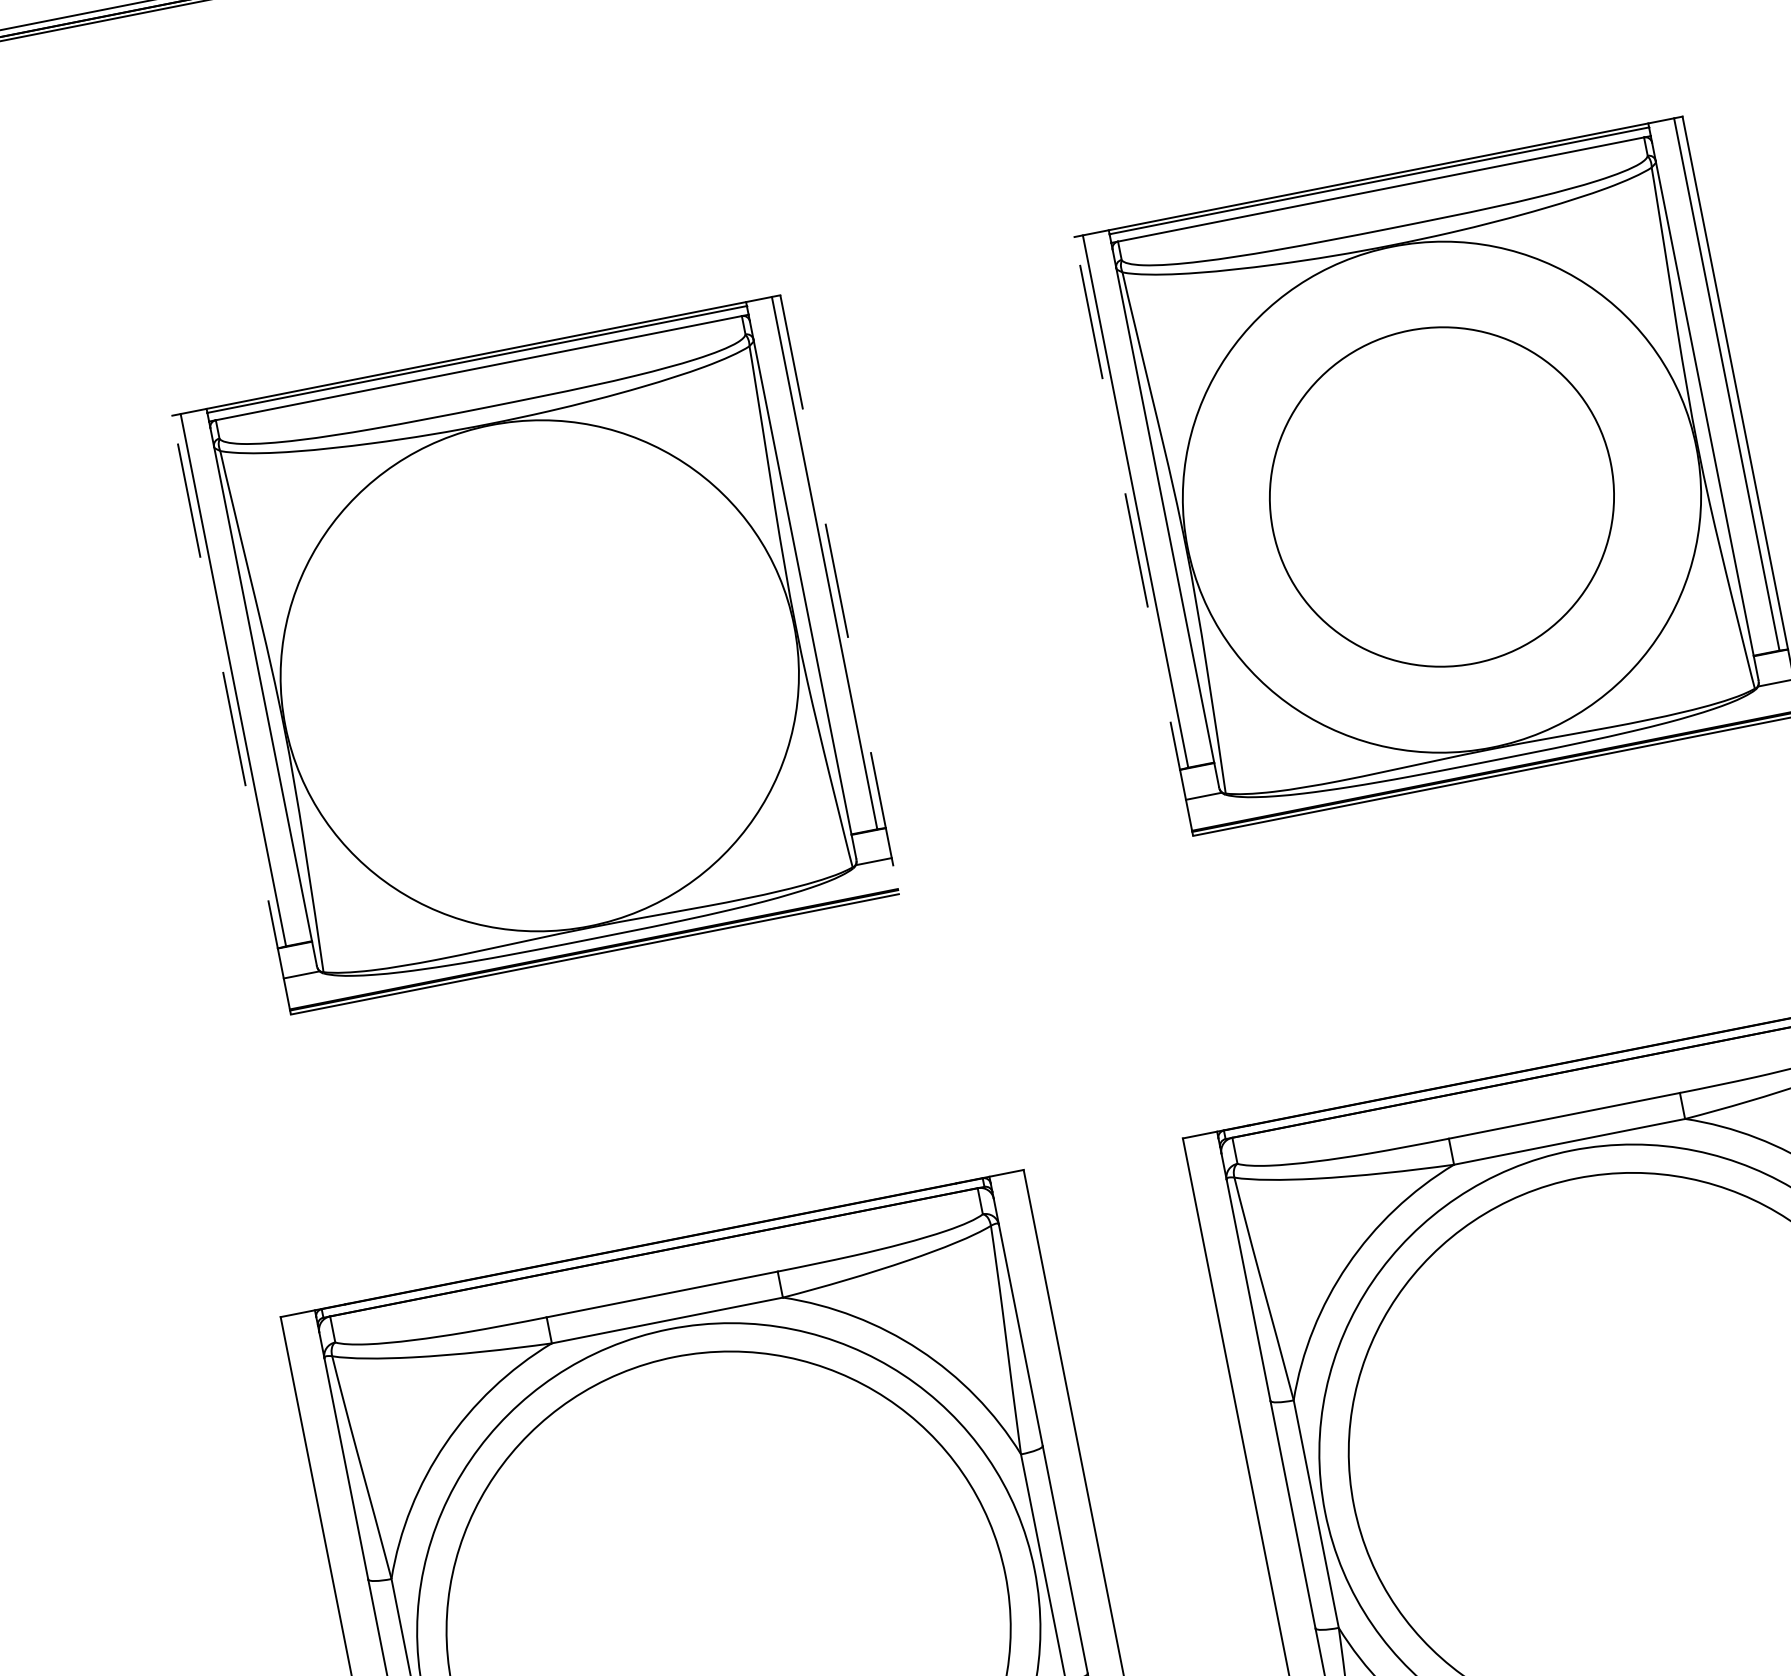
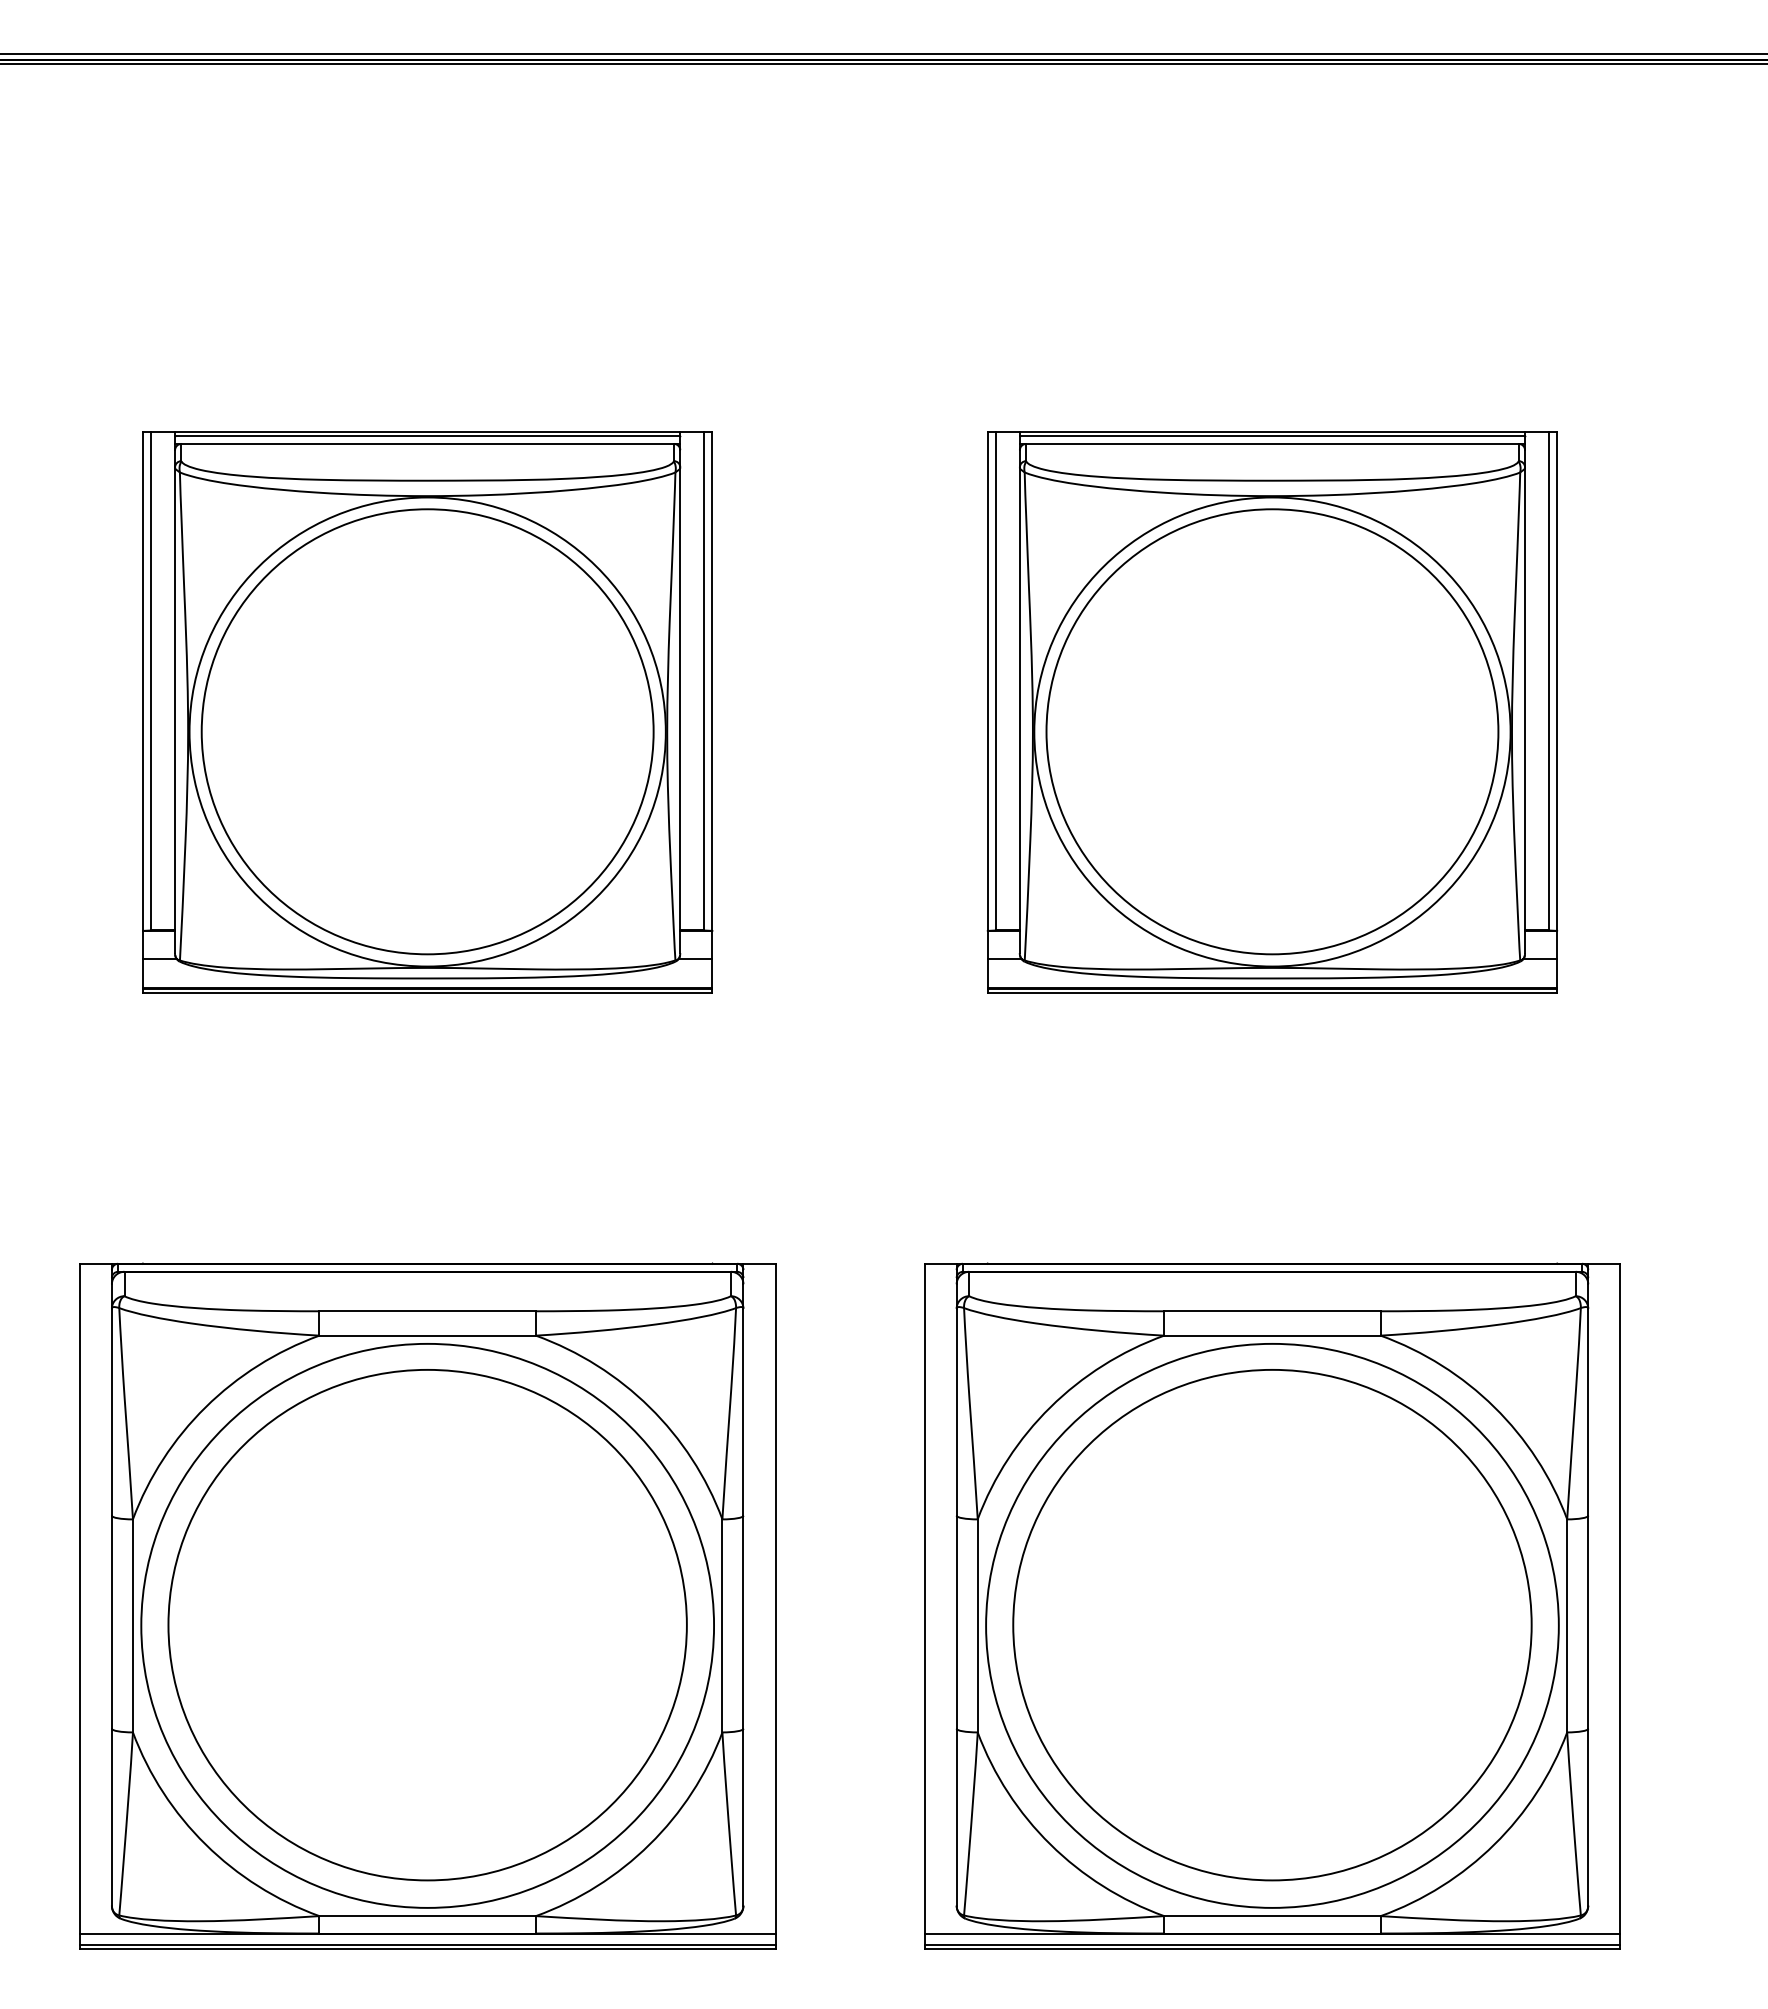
part: (1441, 496) -> (1272, 731), size x1.43
line: (1133, 535) -> (987, 711), dashed -> solid
line: (839, 594) -> (712, 712), dashed -> solid
part: (539, 675) -> (427, 731), added
line: (231, 714) -> (143, 711), dashed -> solid

